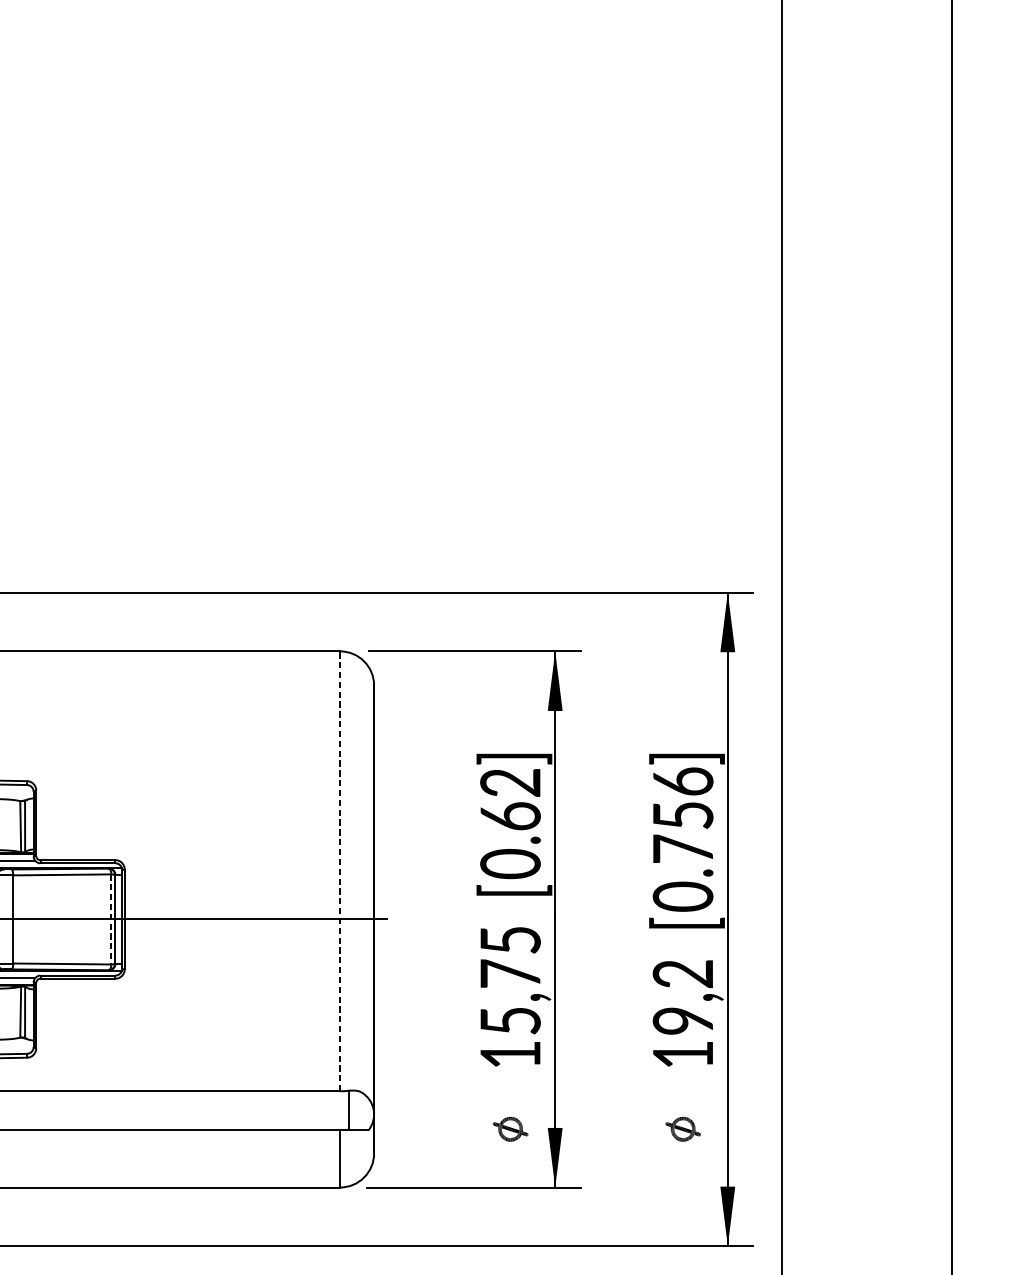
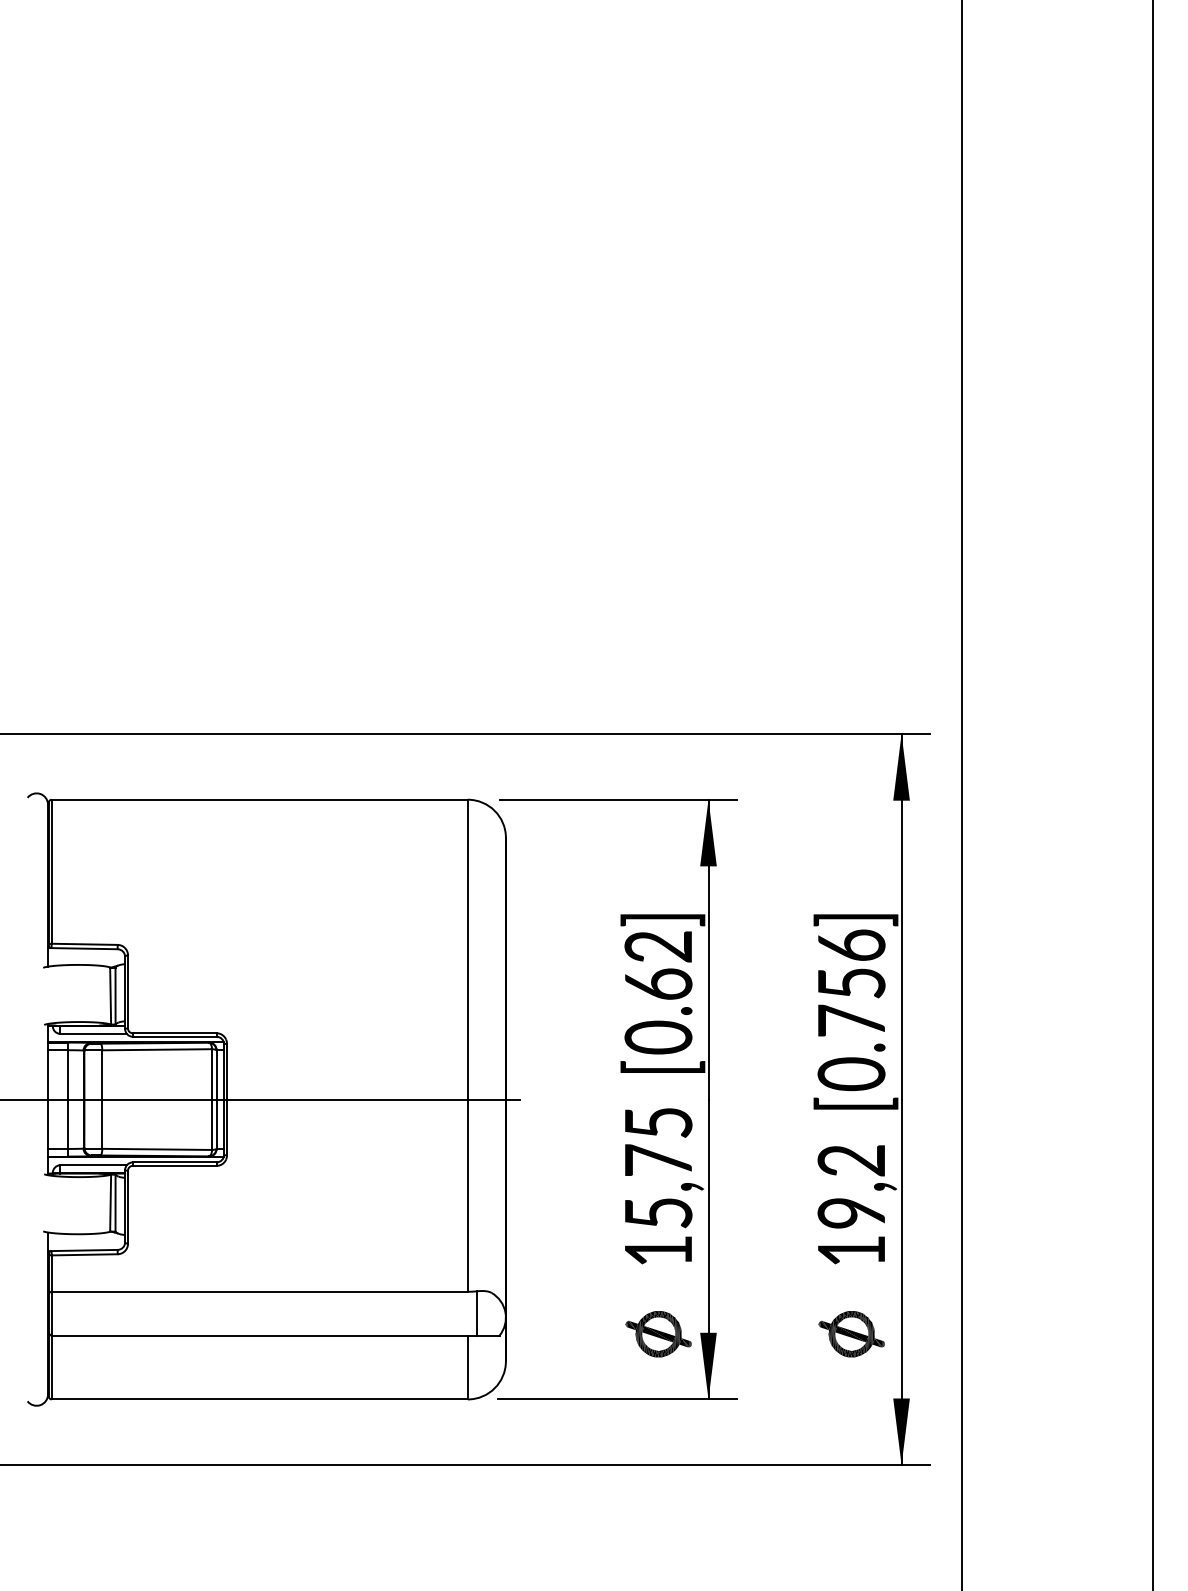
line: (339, 871) -> (467, 1045), dashed -> solid
line: (111, 920) -> (212, 1100), dashed -> solid
part: (510, 1129) -> (658, 1334), size x1.67
part: (683, 1129) -> (851, 1334), size x1.67

